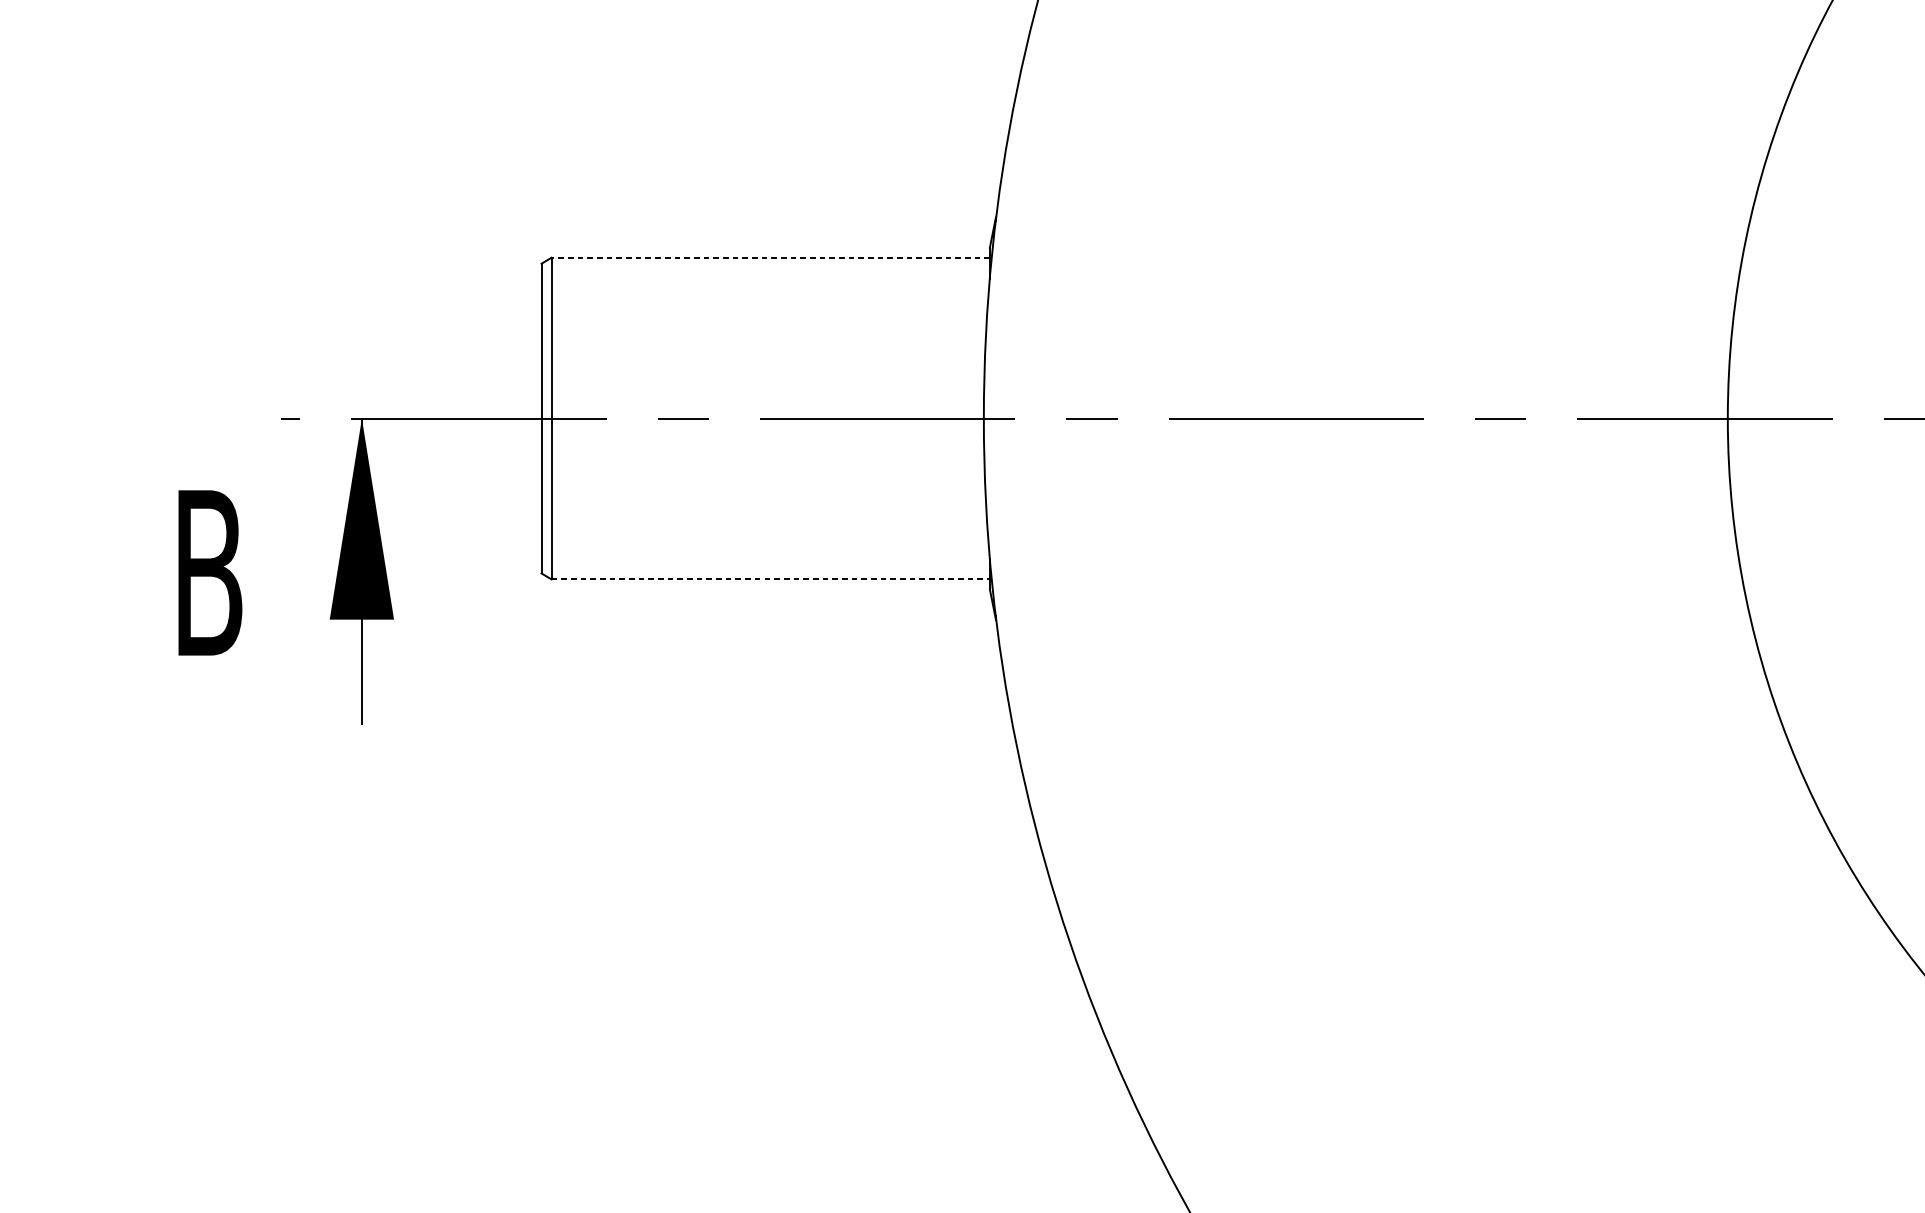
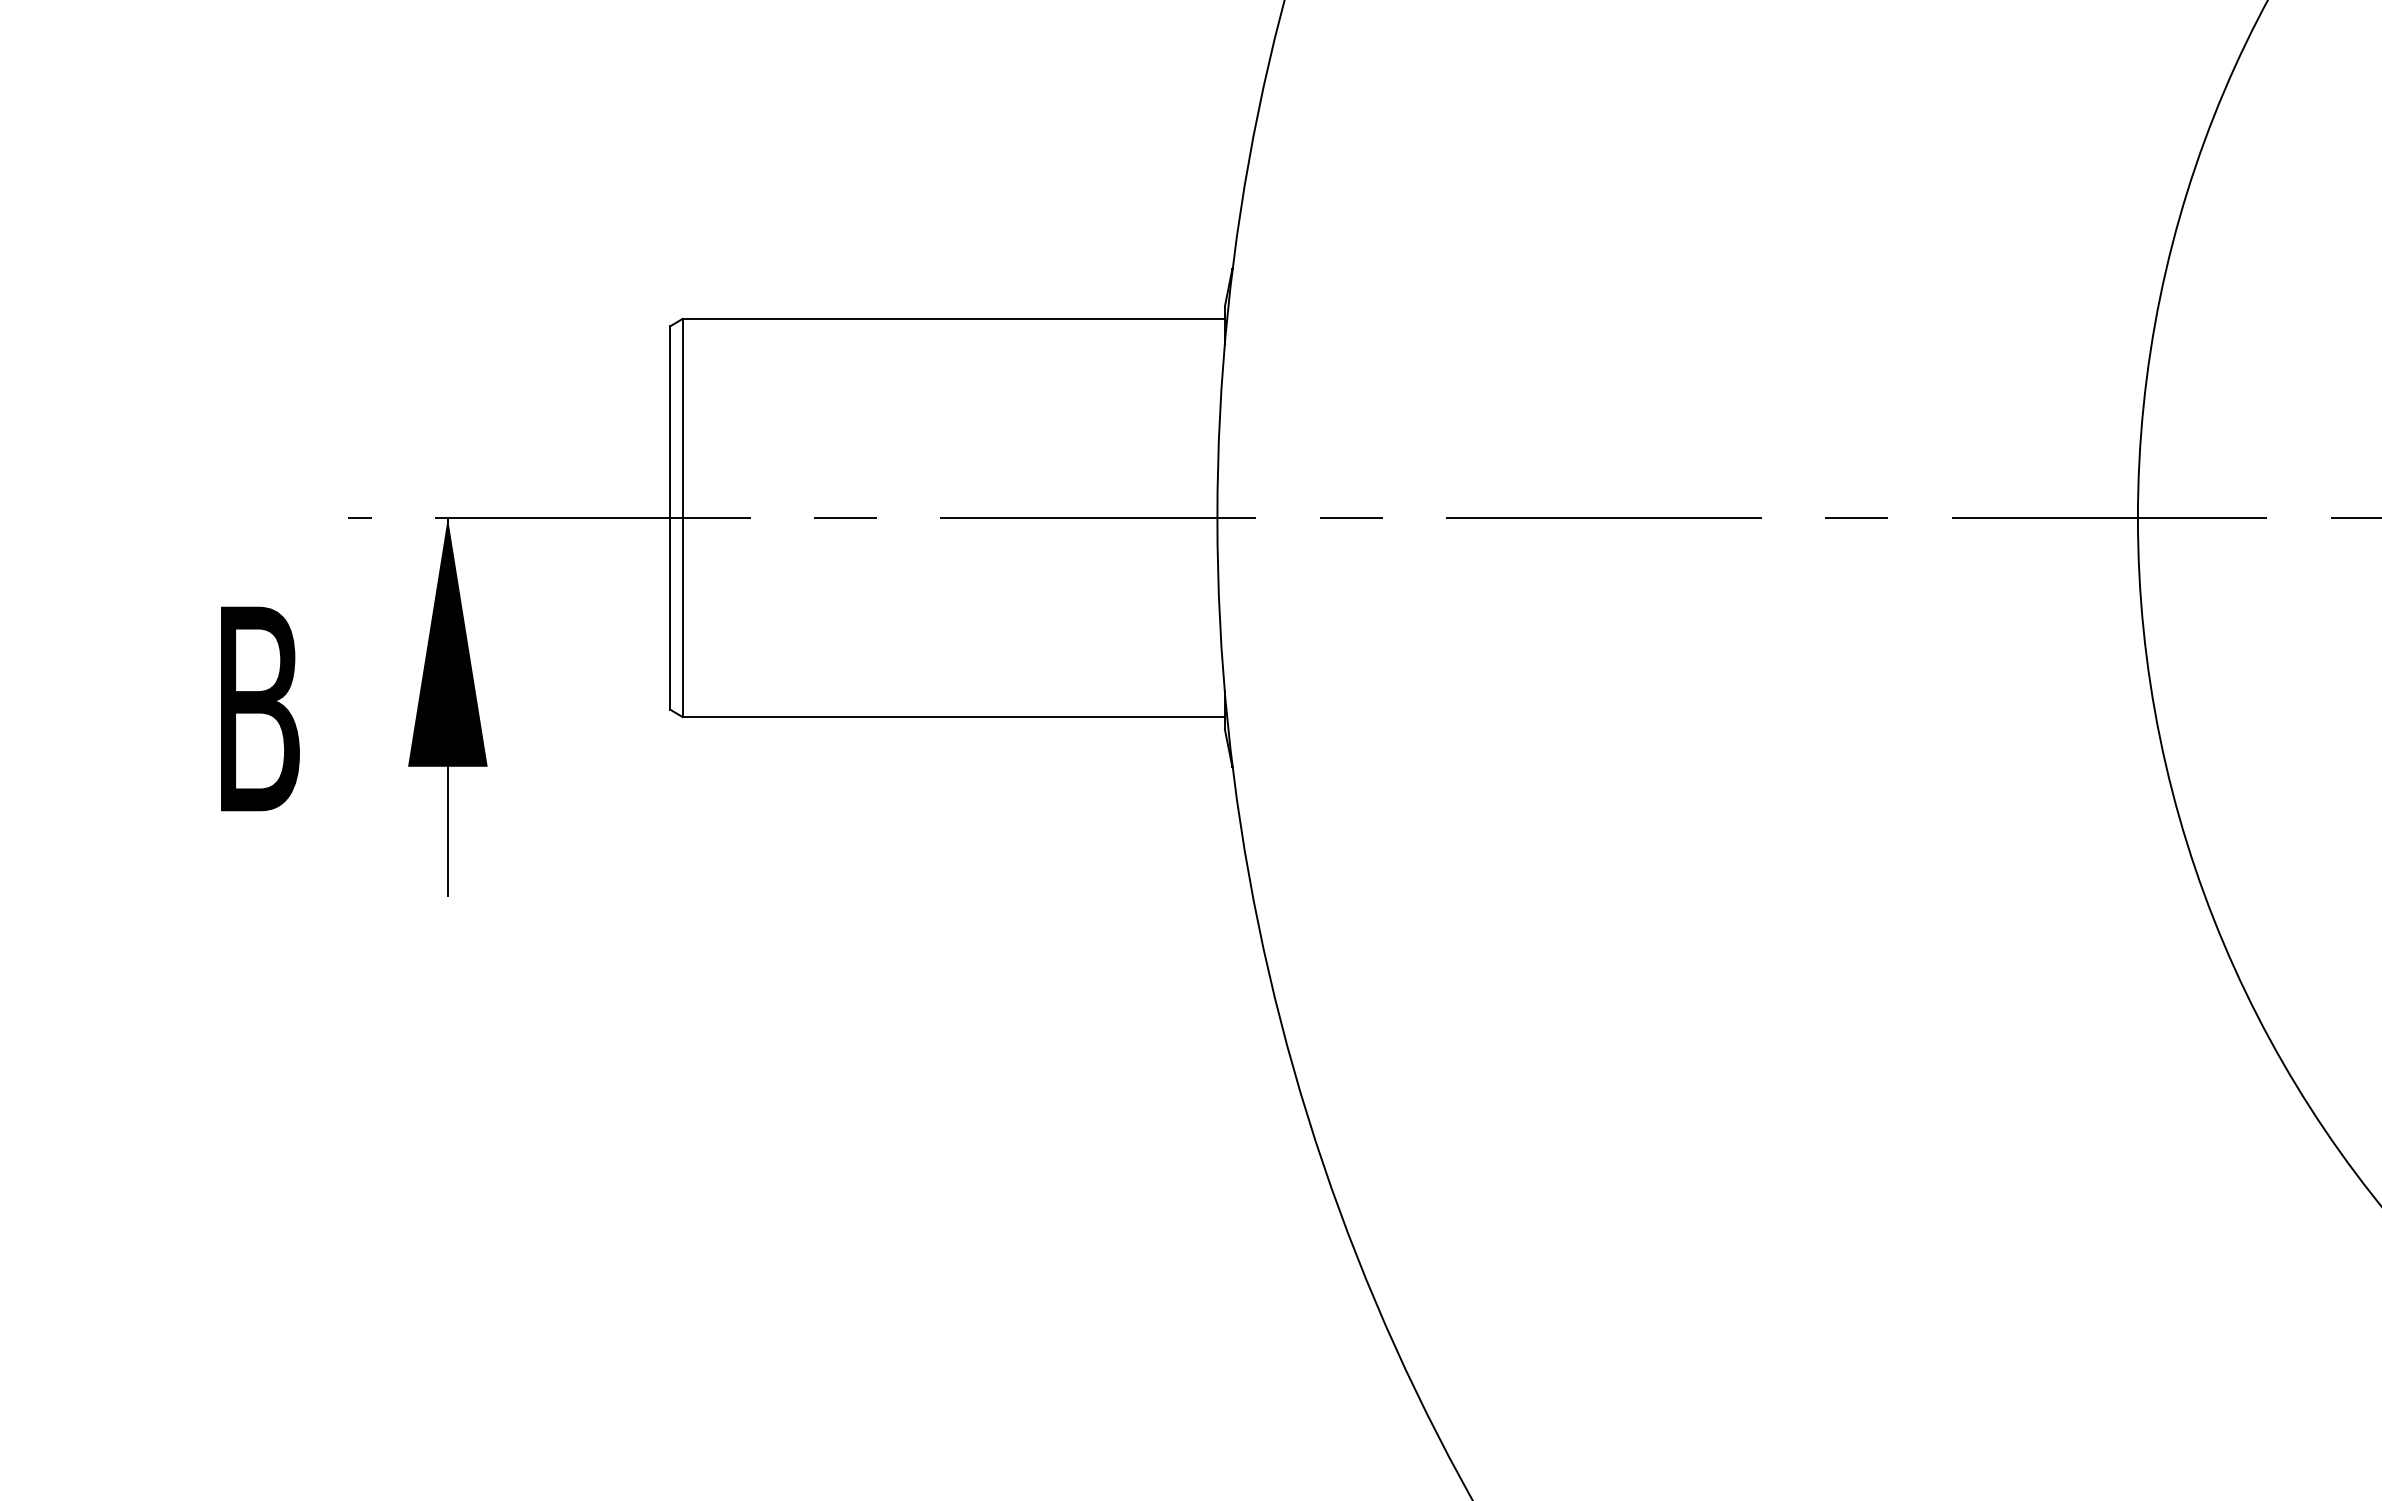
line: (770, 257) -> (953, 318), dashed -> solid
line: (771, 579) -> (954, 717), dashed -> solid

